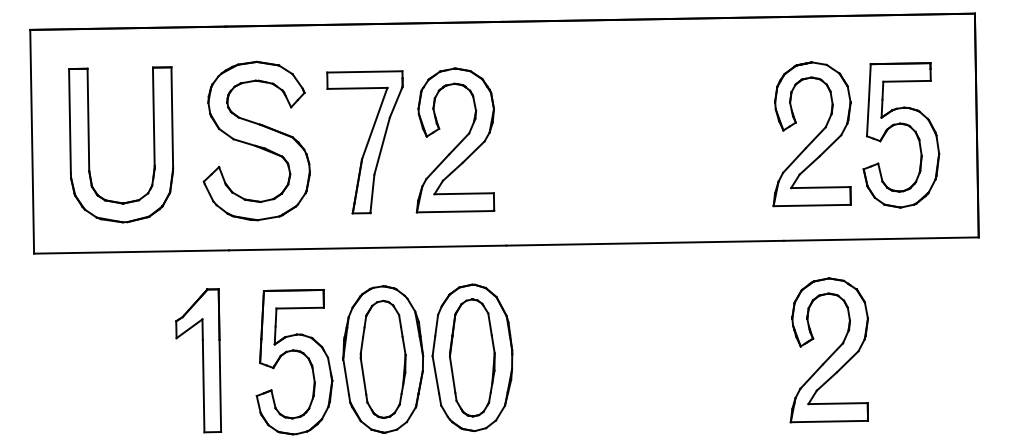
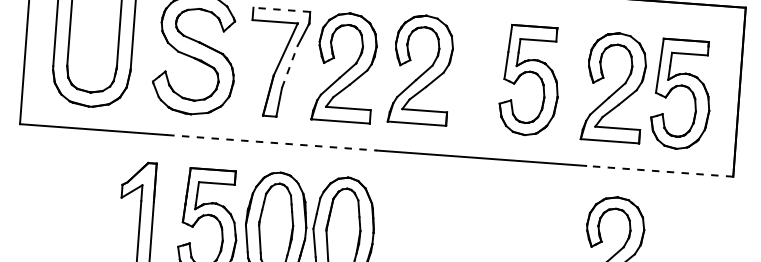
line: (364, 71) -> (281, 9), solid -> dashed
part: (702, 125) -> (532, 73), added
part: (555, 134) -> (421, 70), added
line: (382, 146) -> (290, 67), solid -> dashed
line: (880, 239) -> (659, 171), solid -> dashed
line: (367, 247) -> (271, 142), solid -> dashed

